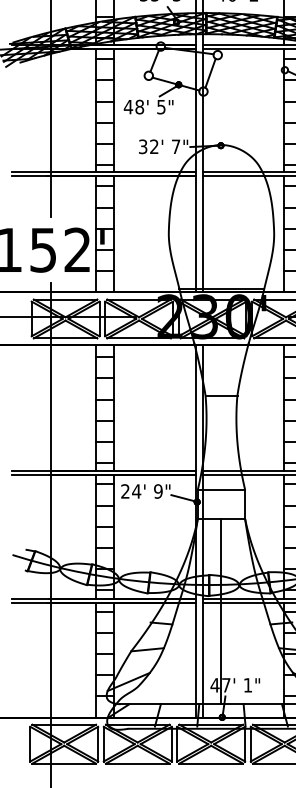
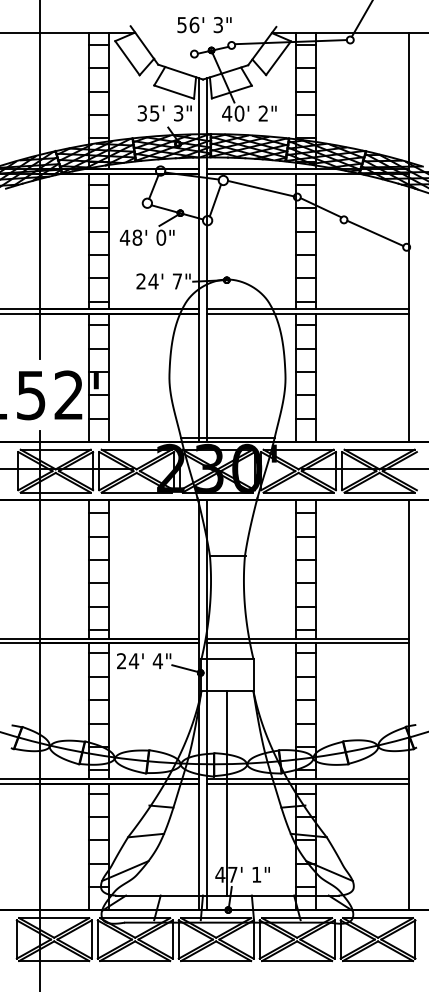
line: (251, 62) -> (260, 188), added
text: (161, 106) -> (161, 237), 5" -> 0"
text: (148, 146) -> (147, 281), 32' -> 24'
text: (157, 491) -> (157, 661), 9" -> 4"

